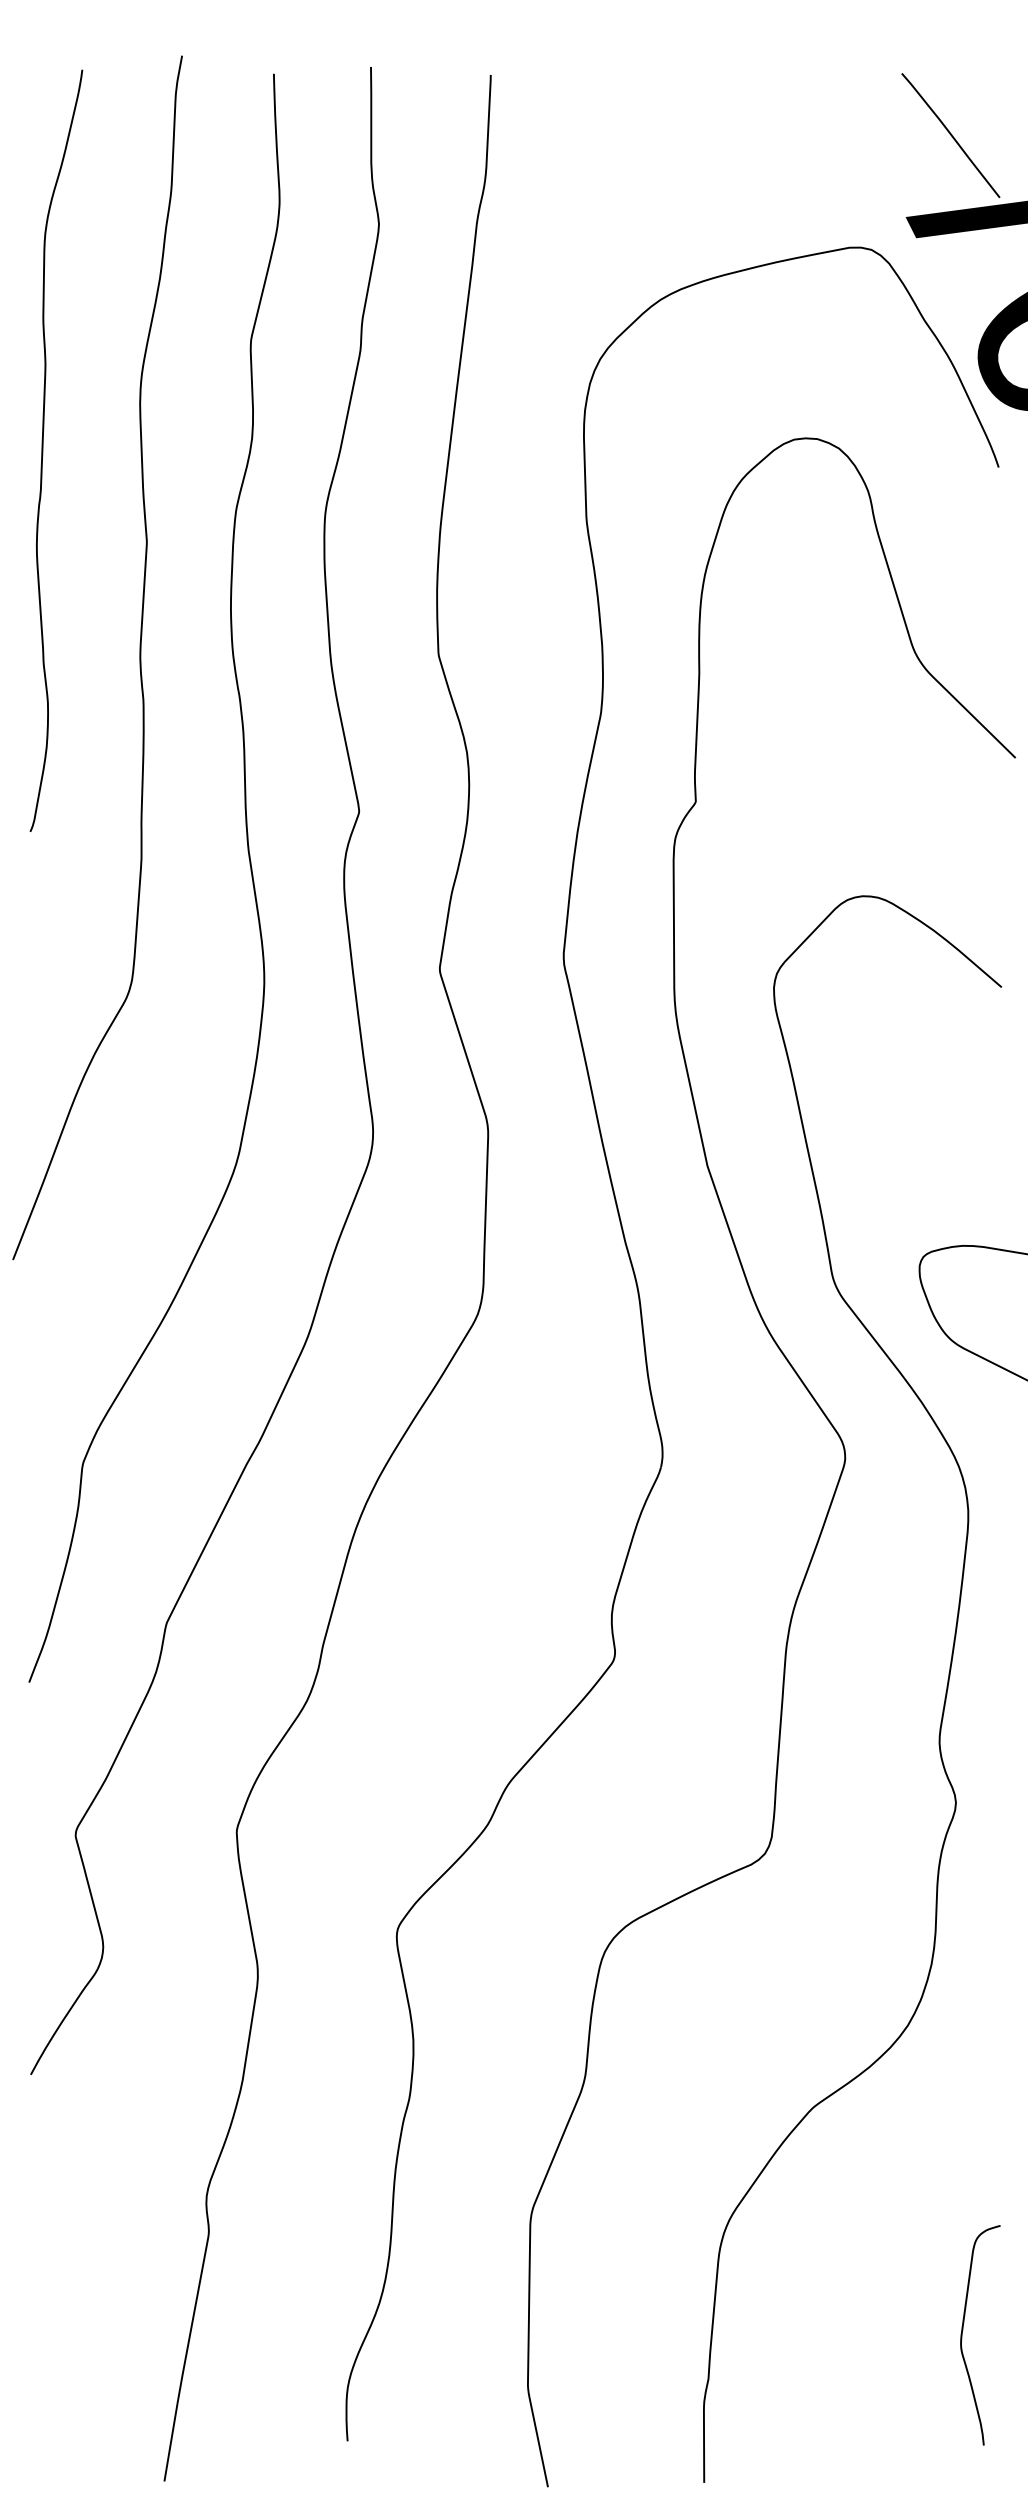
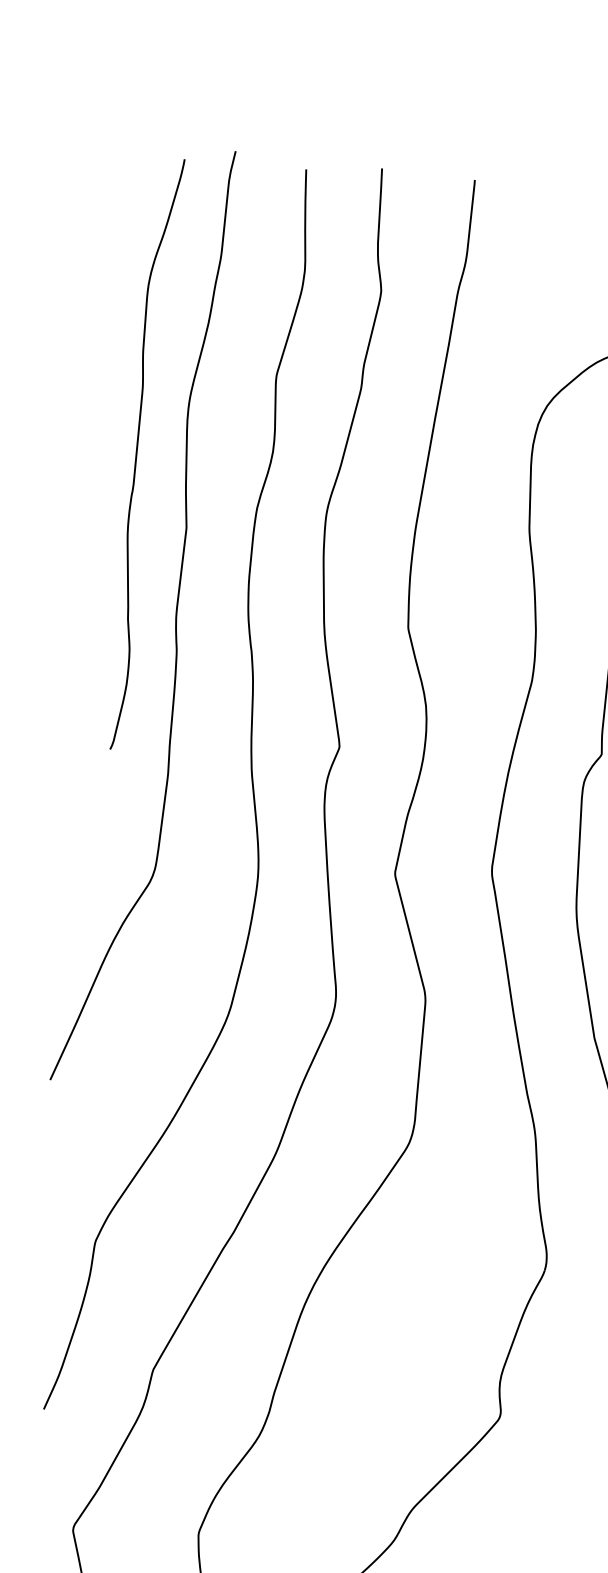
curve: (43, 450) -> (137, 453), moved

